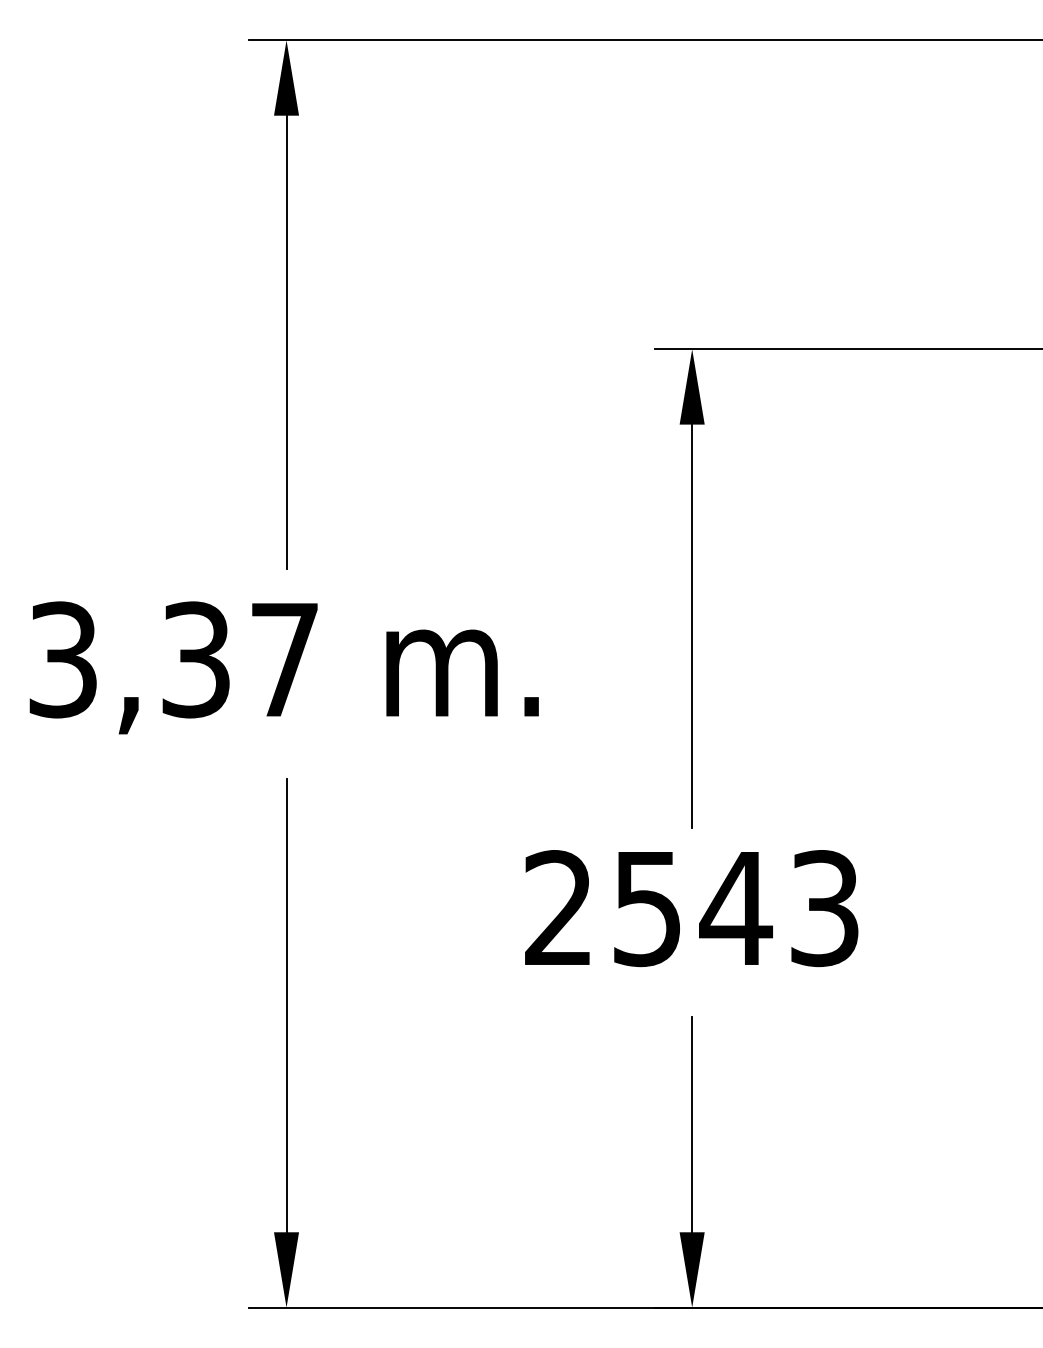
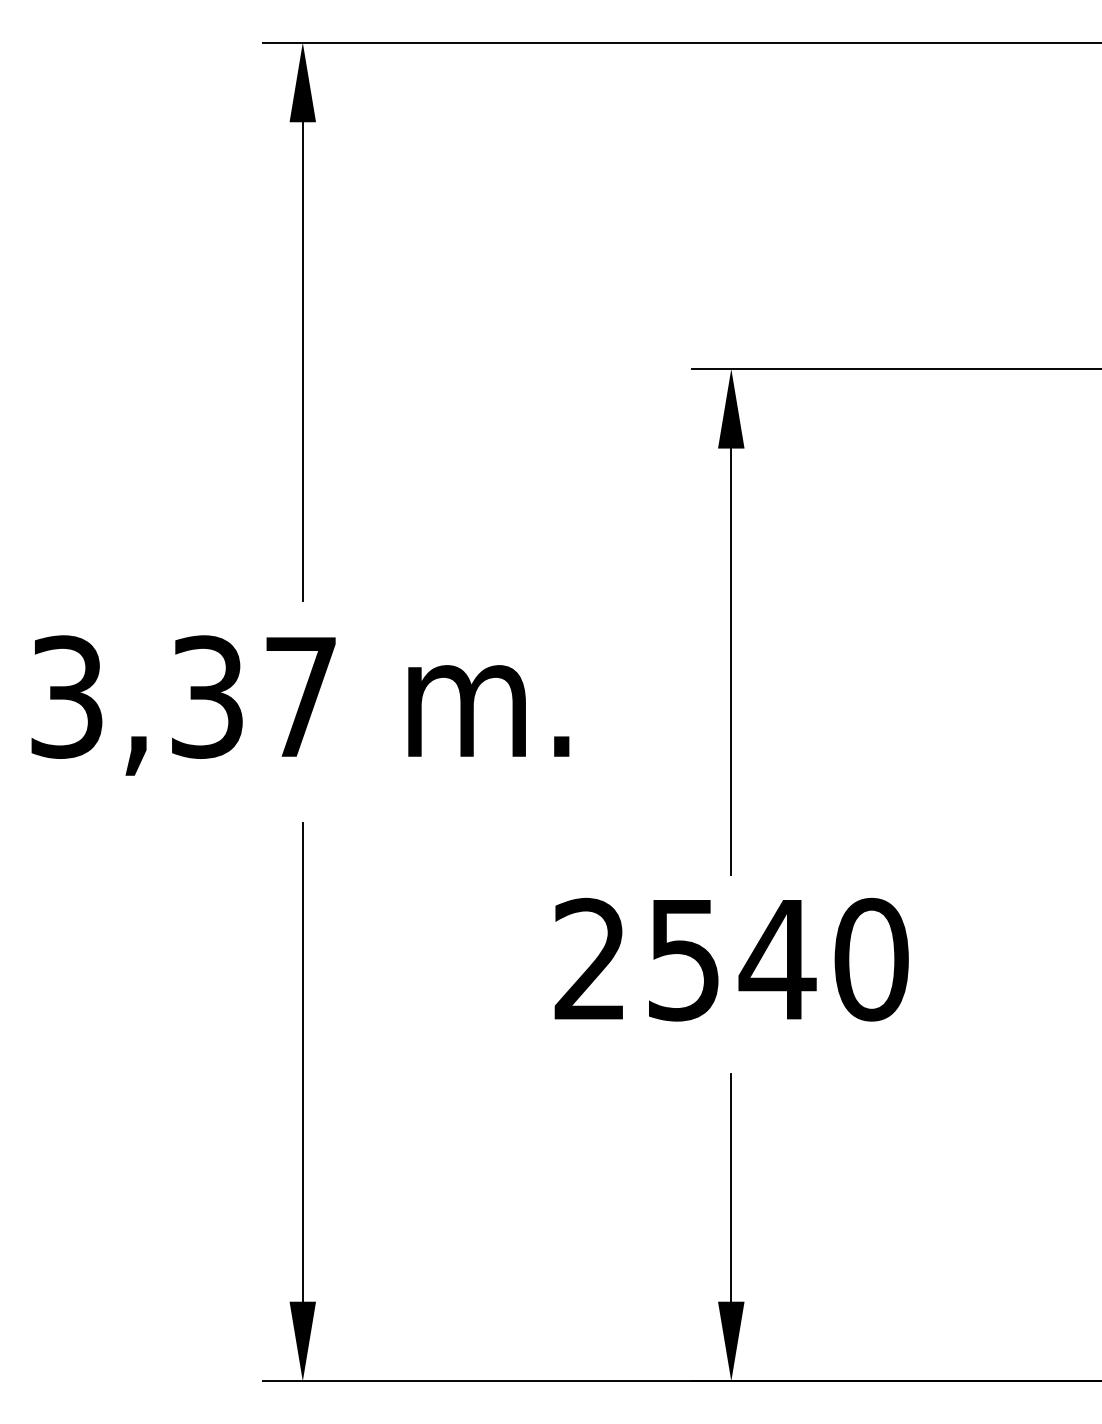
text: (824, 908) -> (871, 959), 2543 -> 2540

